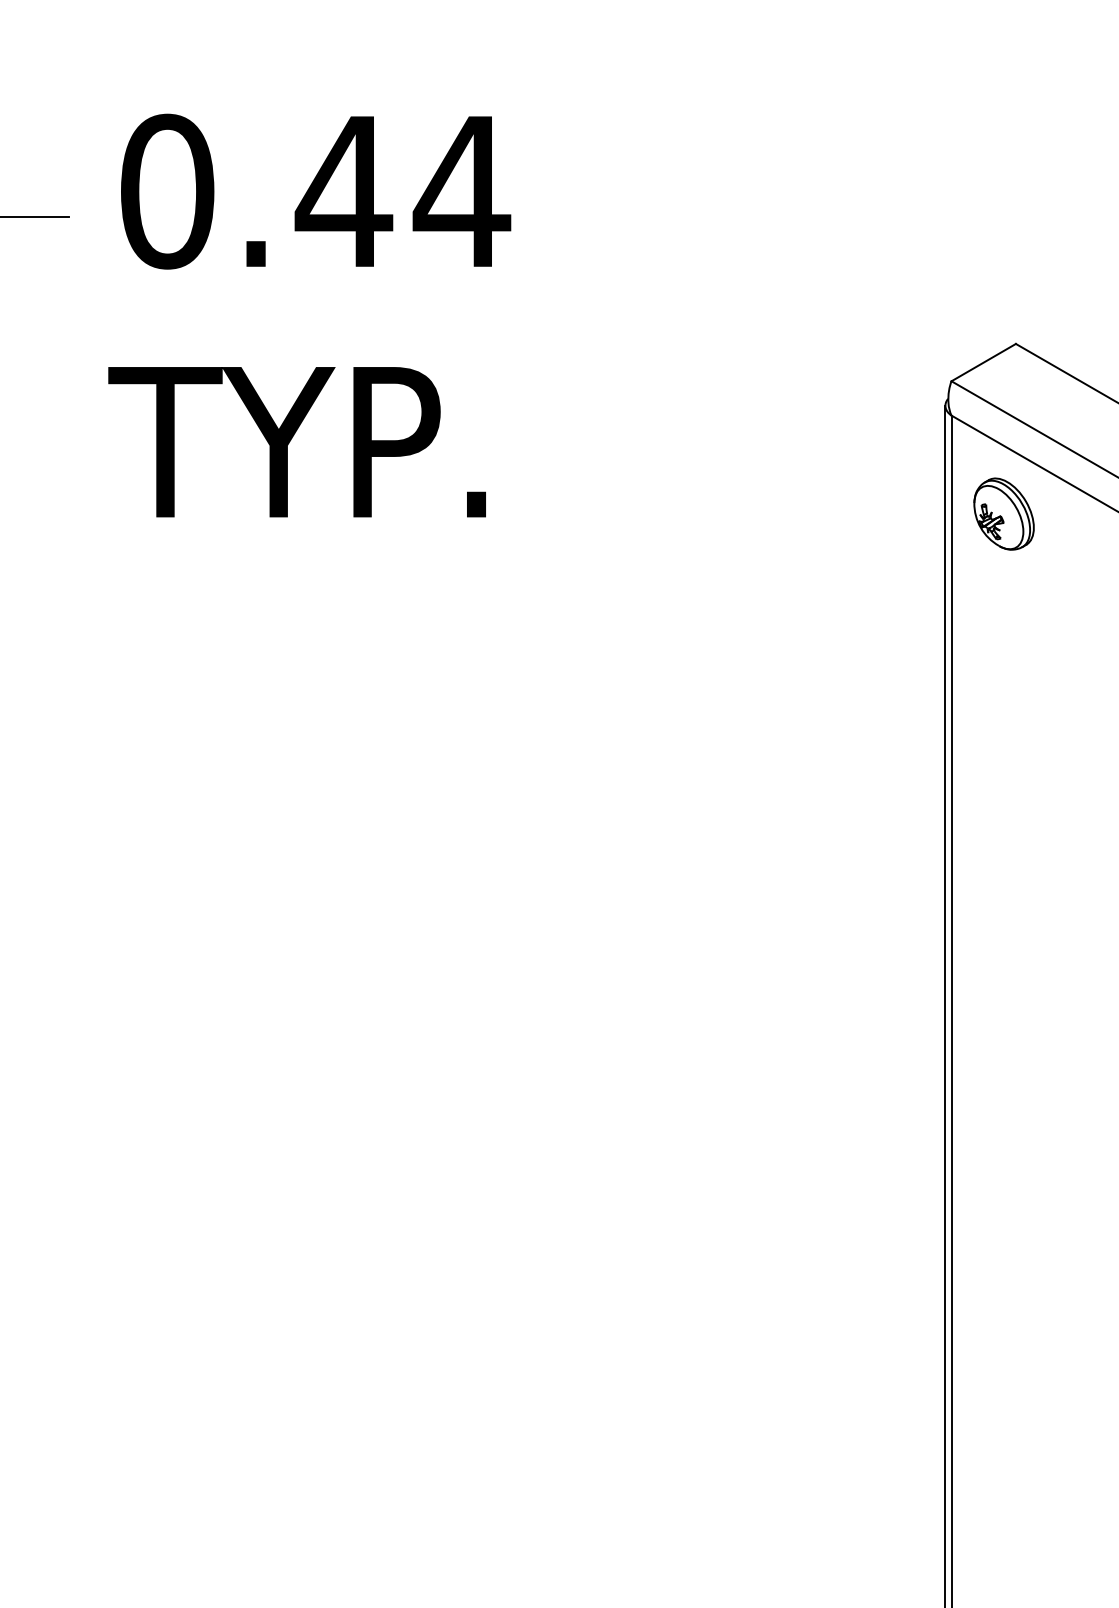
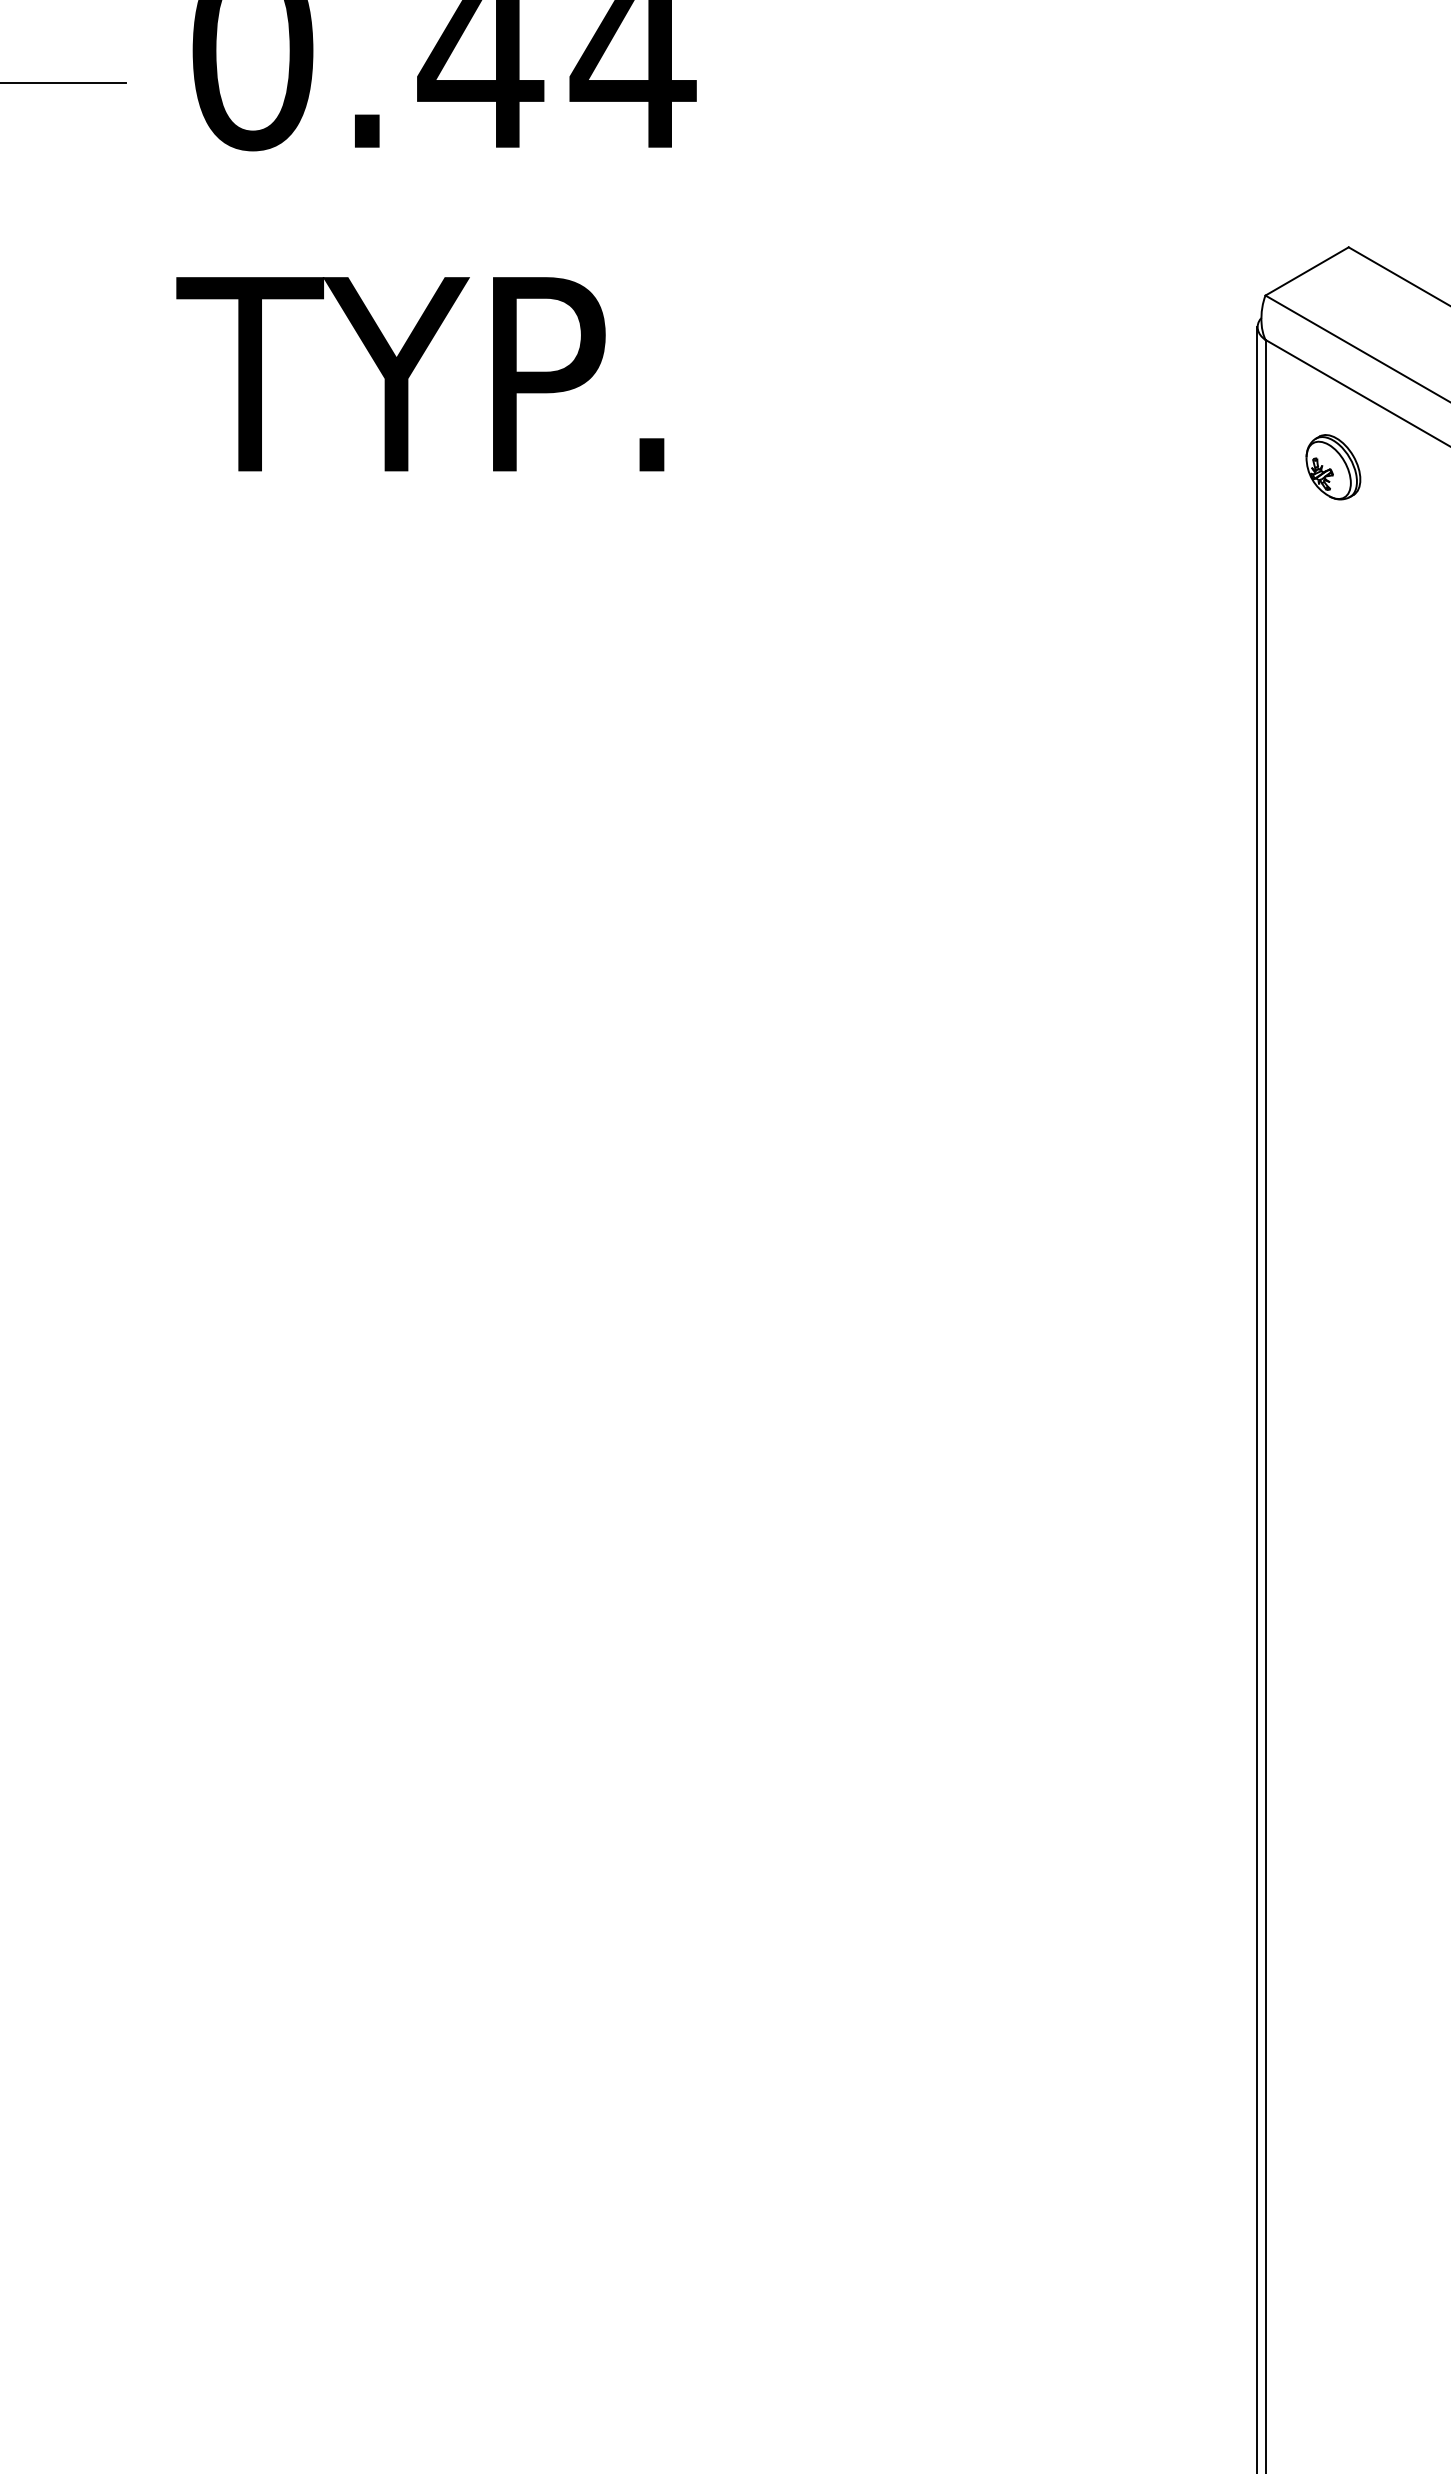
part: (1004, 514) -> (1333, 467), size x0.7

